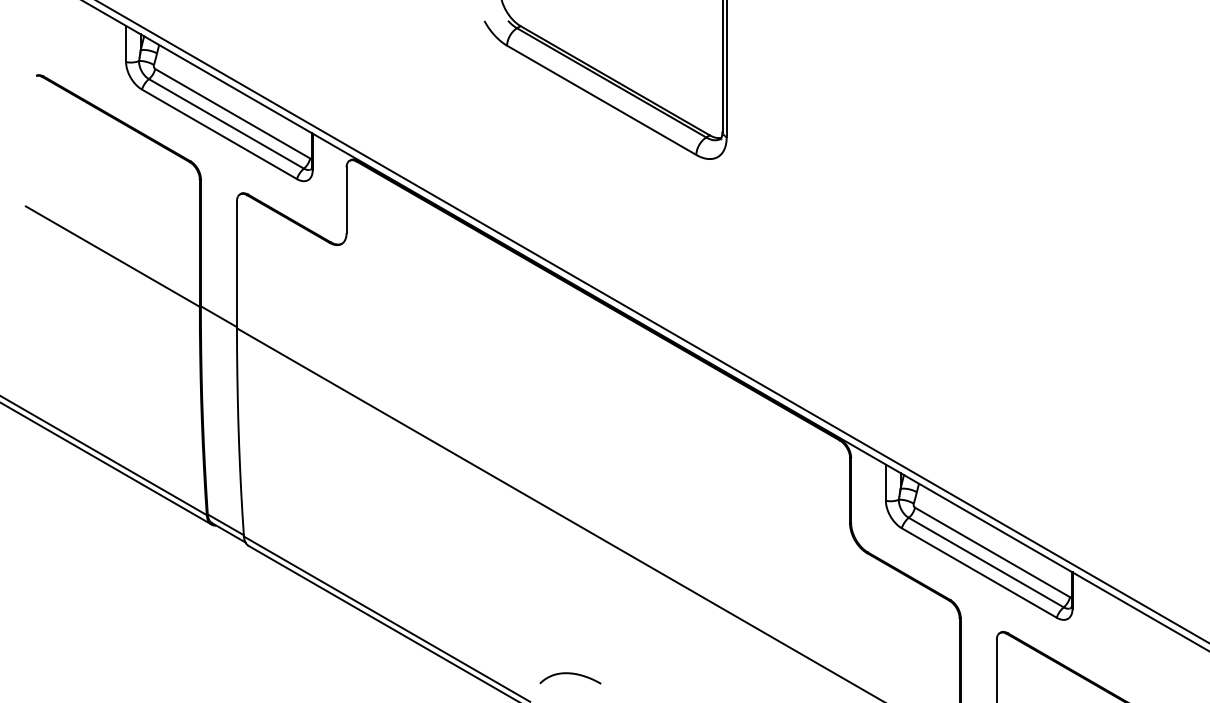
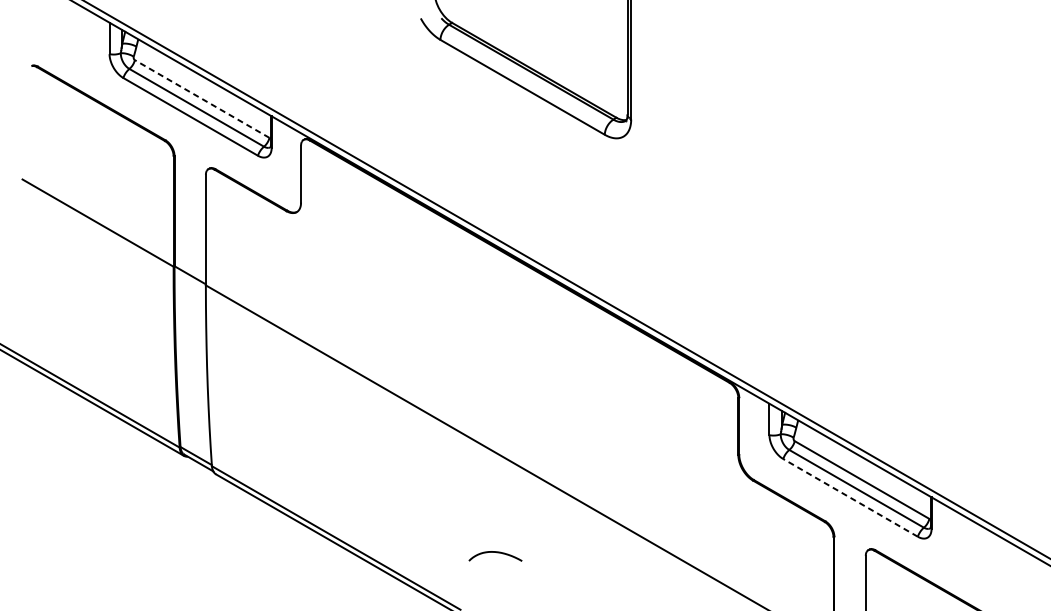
line: (232, 113) -> (201, 98), solid -> dashed
line: (978, 572) -> (849, 497), solid -> dashed
curve: (570, 674) -> (495, 553), moved

